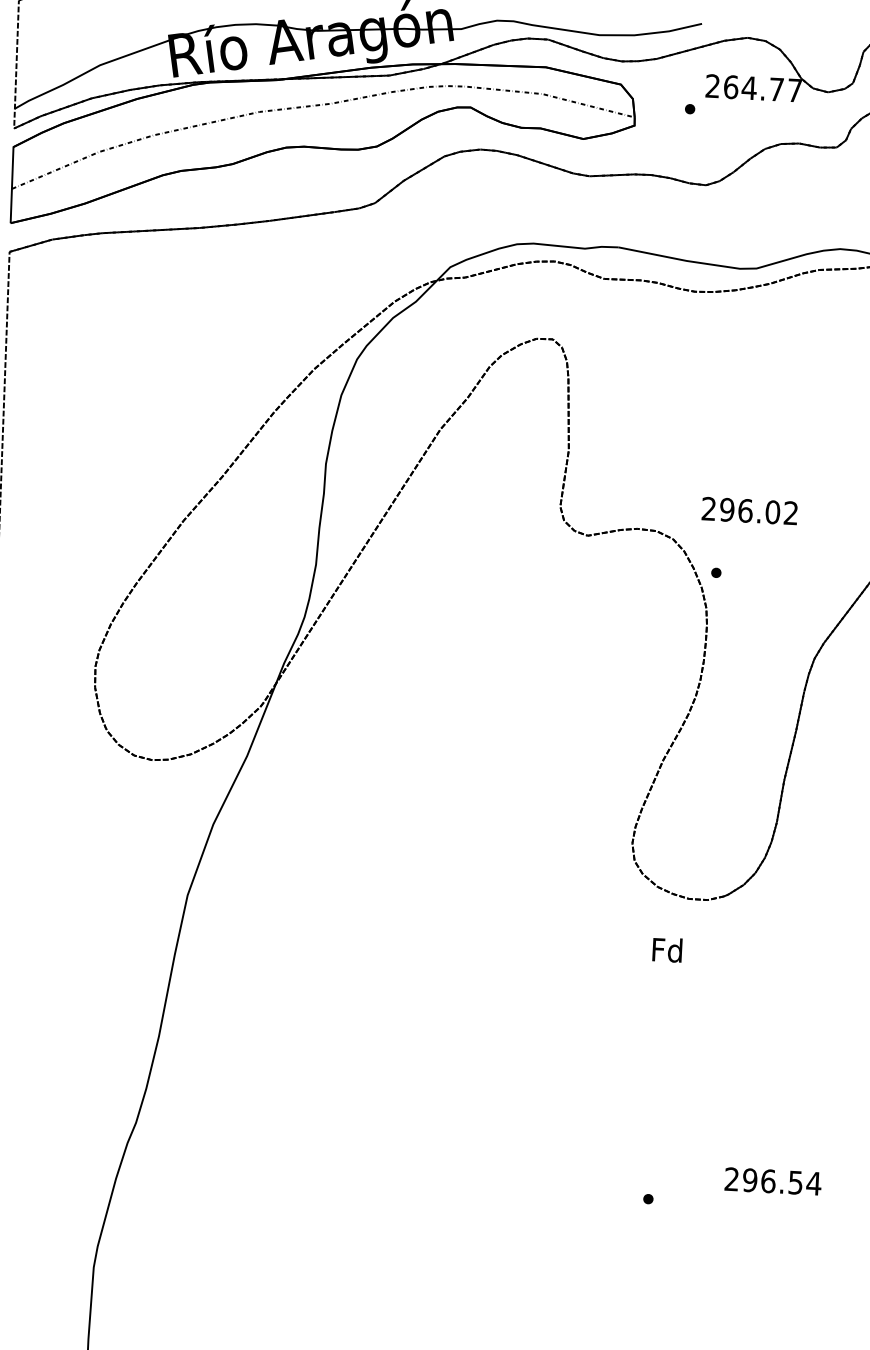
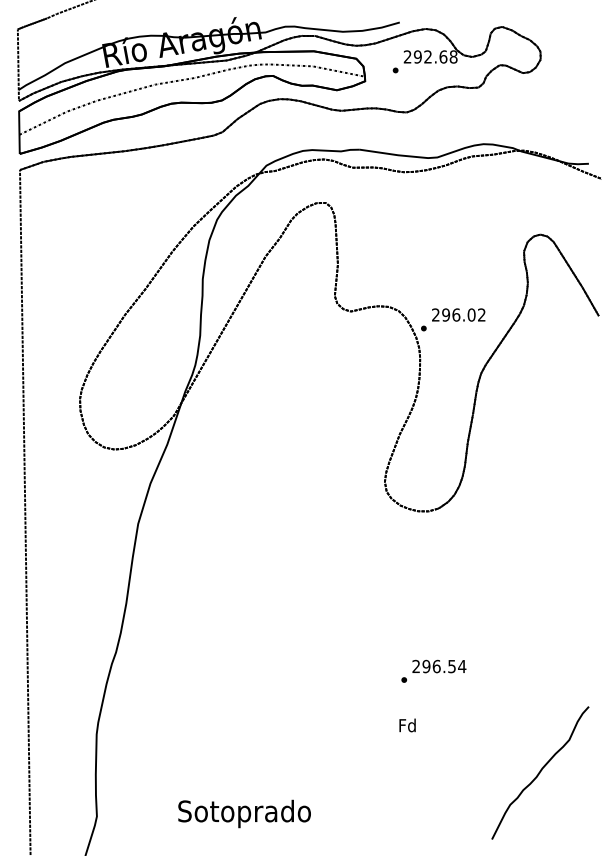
text: (762, 87) -> (435, 56), 264.77 -> 292.68
text: (749, 510) -> (458, 314), moved
text: (667, 950) -> (407, 725), moved
text: (773, 1181) -> (439, 666), moved

